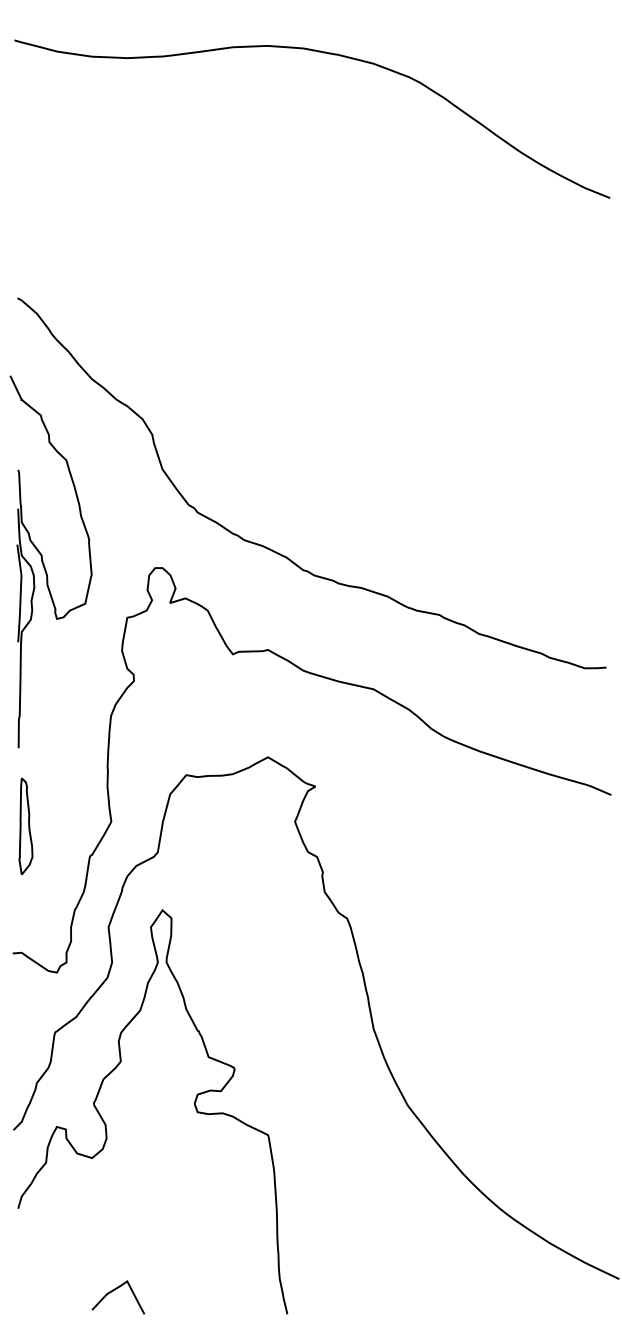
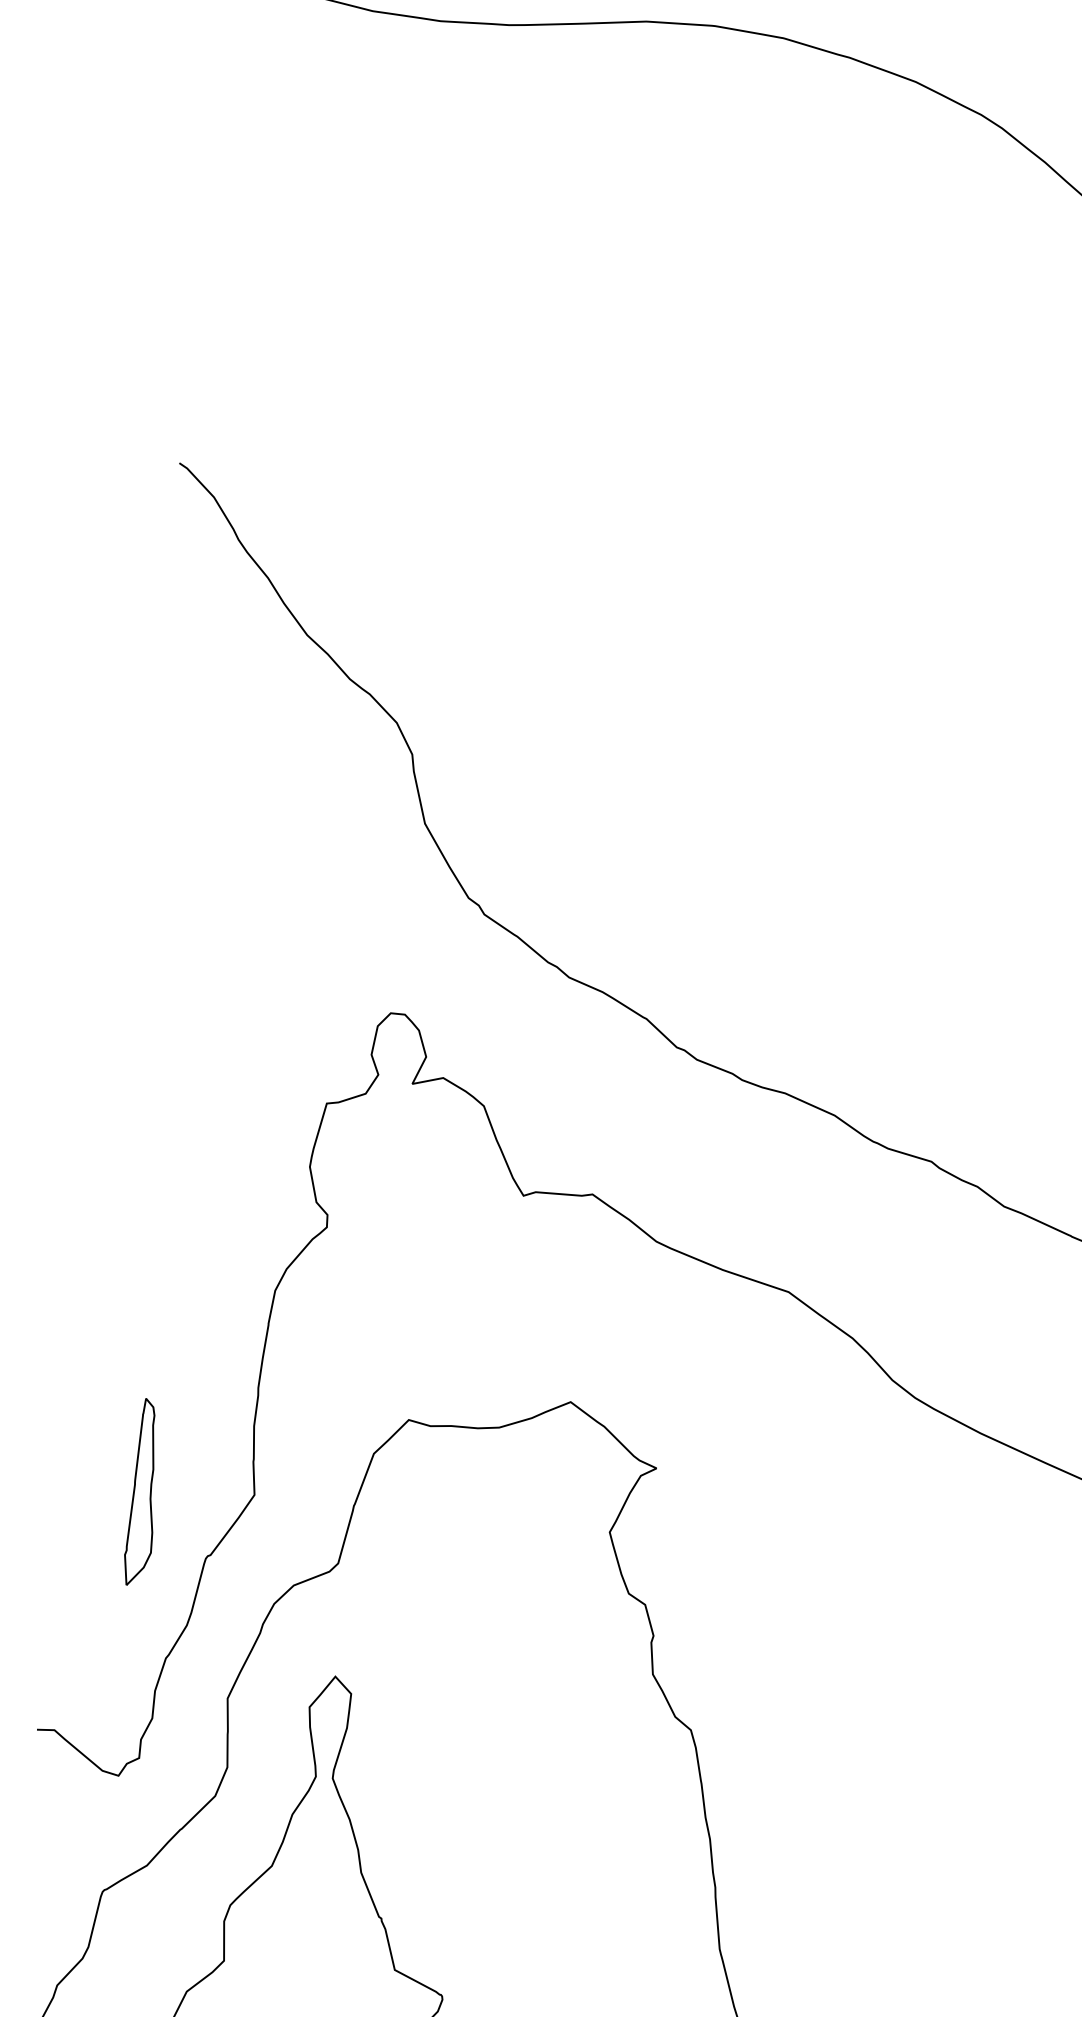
part: (44, 564) -> (177, 983), removed
part: (25, 826) -> (143, 1492), moved

